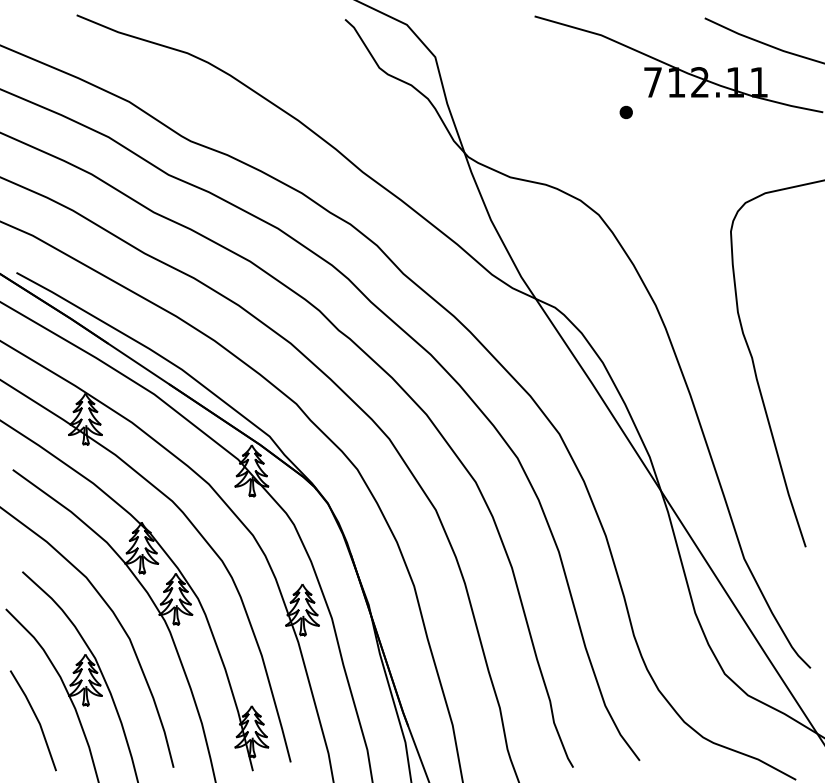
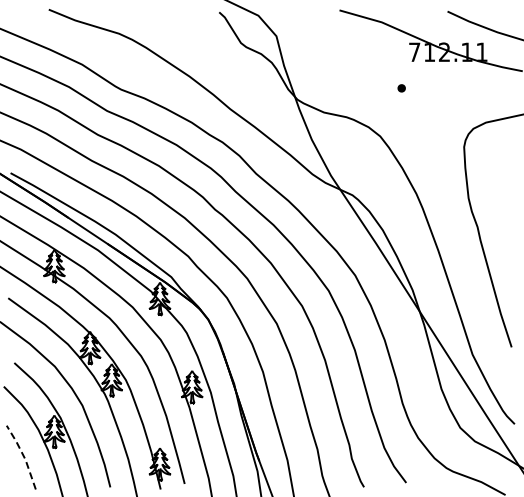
part: (625, 112) -> (401, 88), moved
line: (36, 719) -> (23, 456), solid -> dashed

